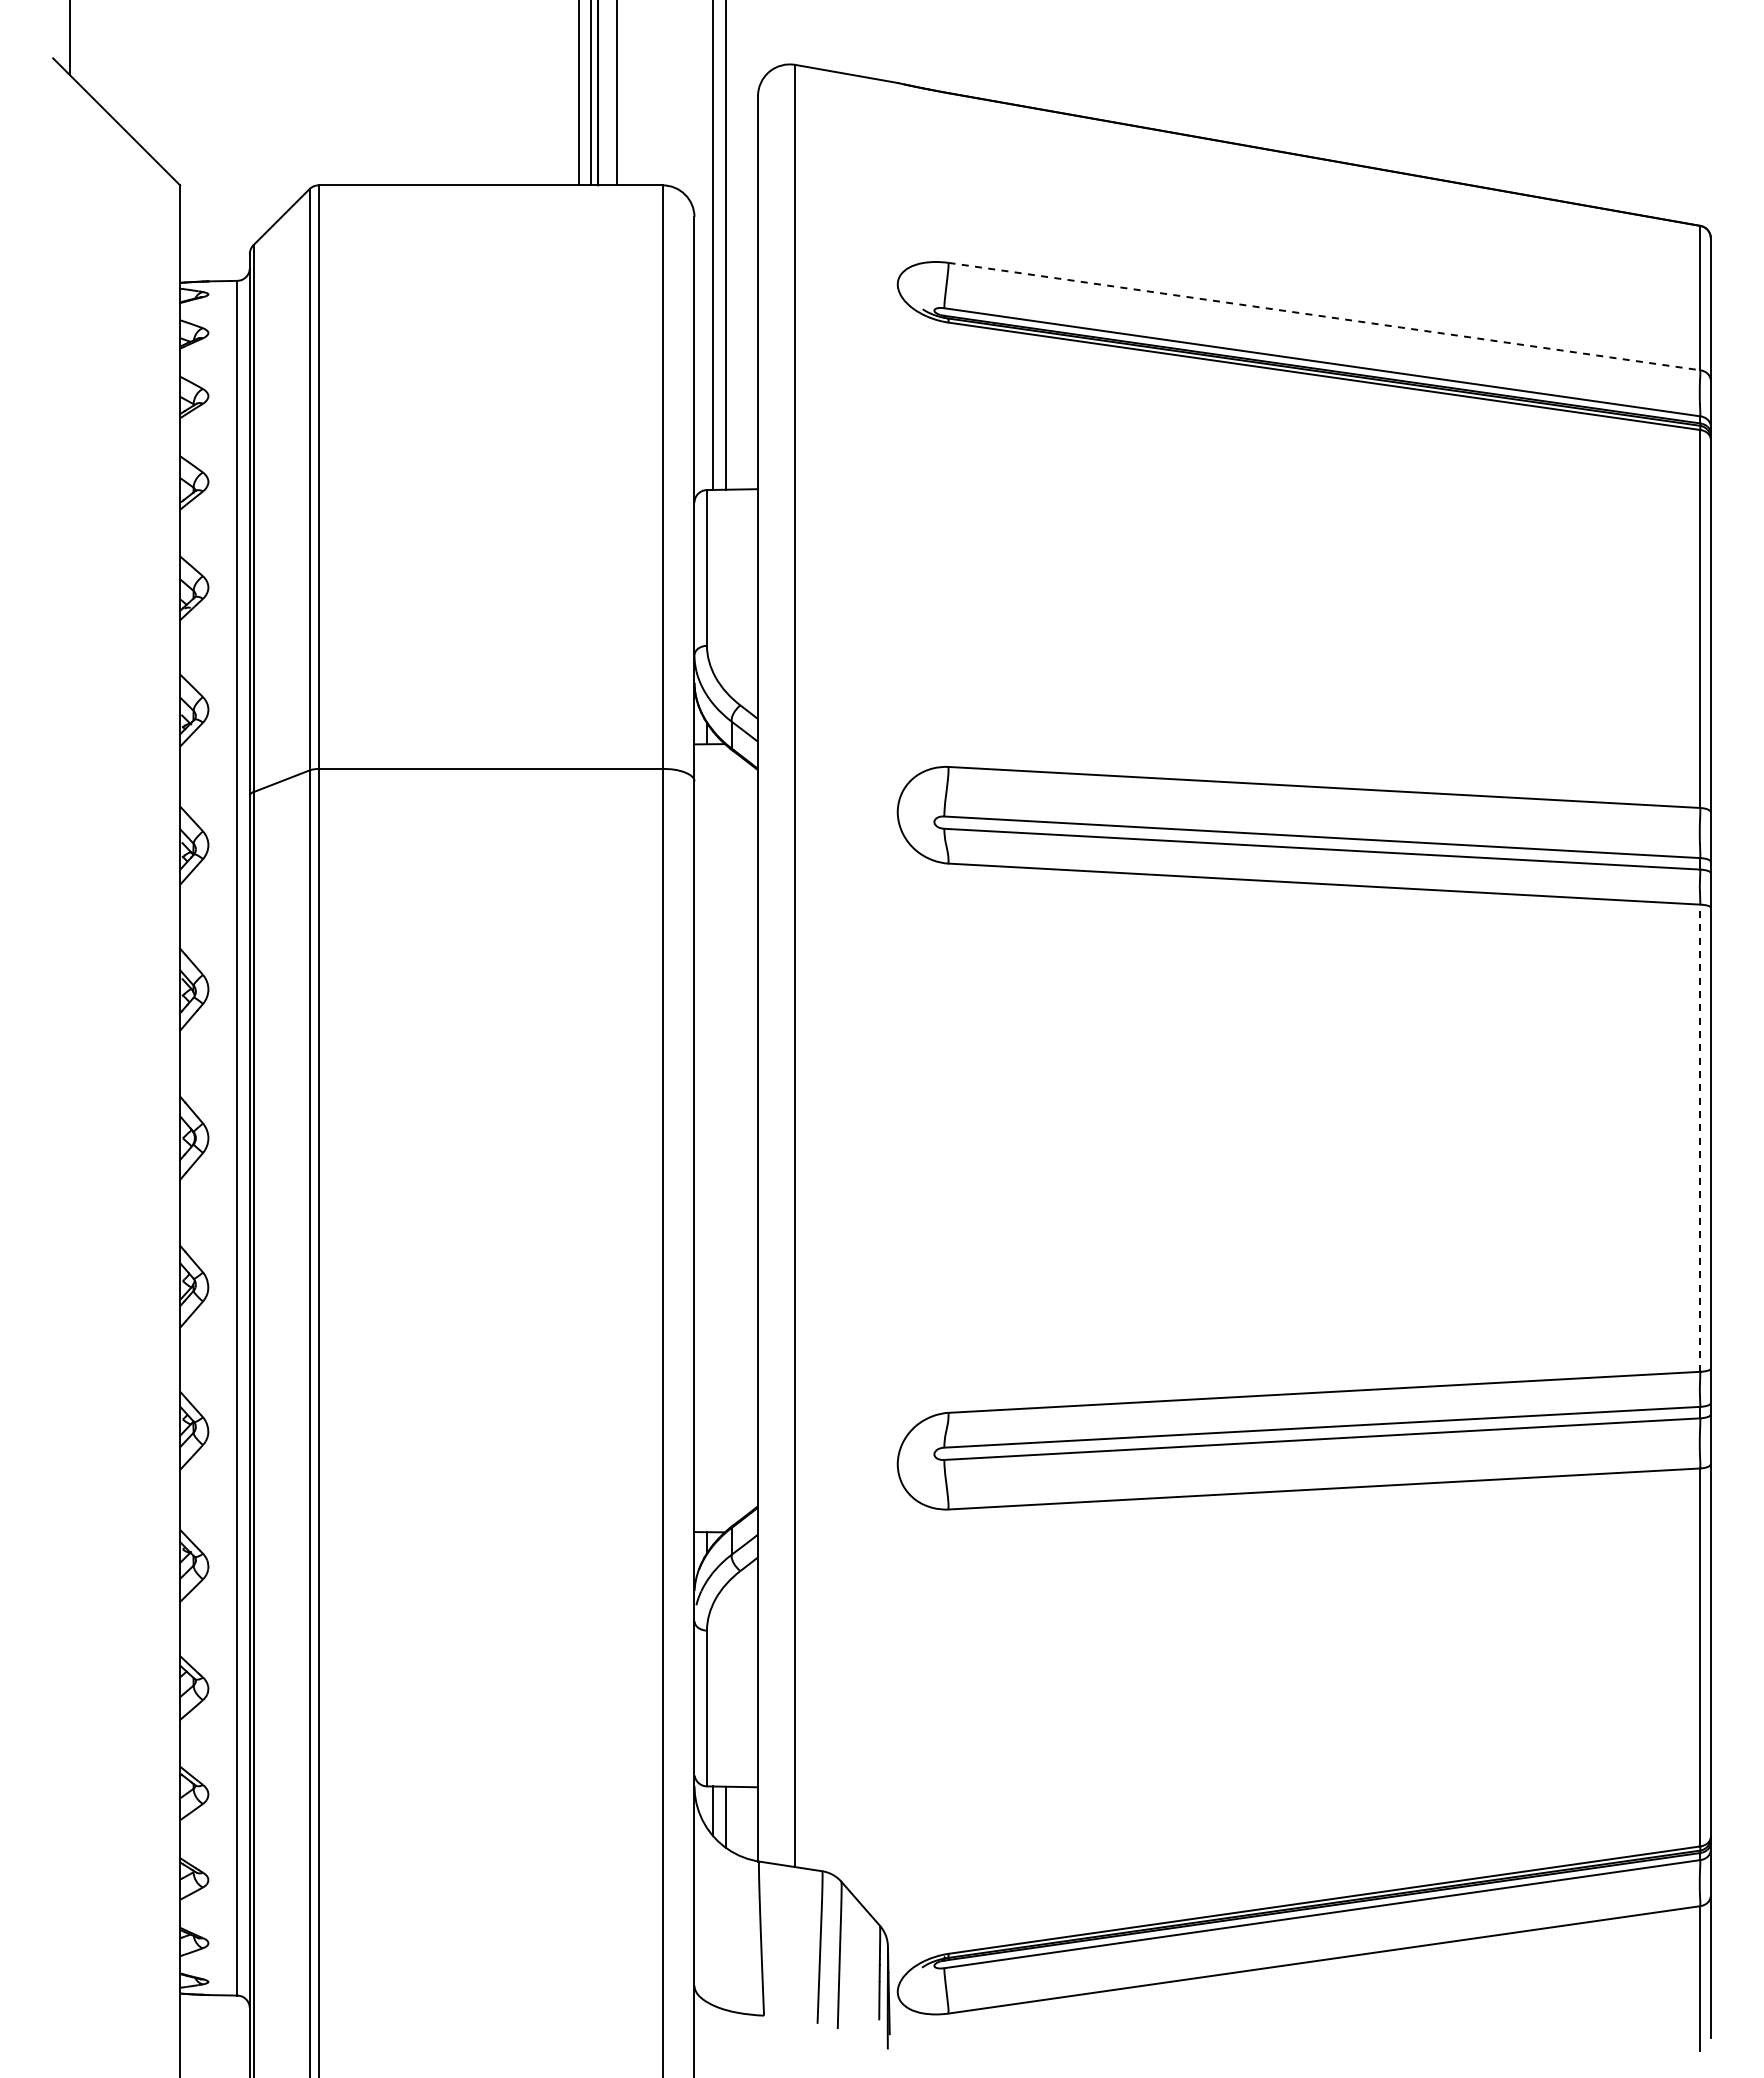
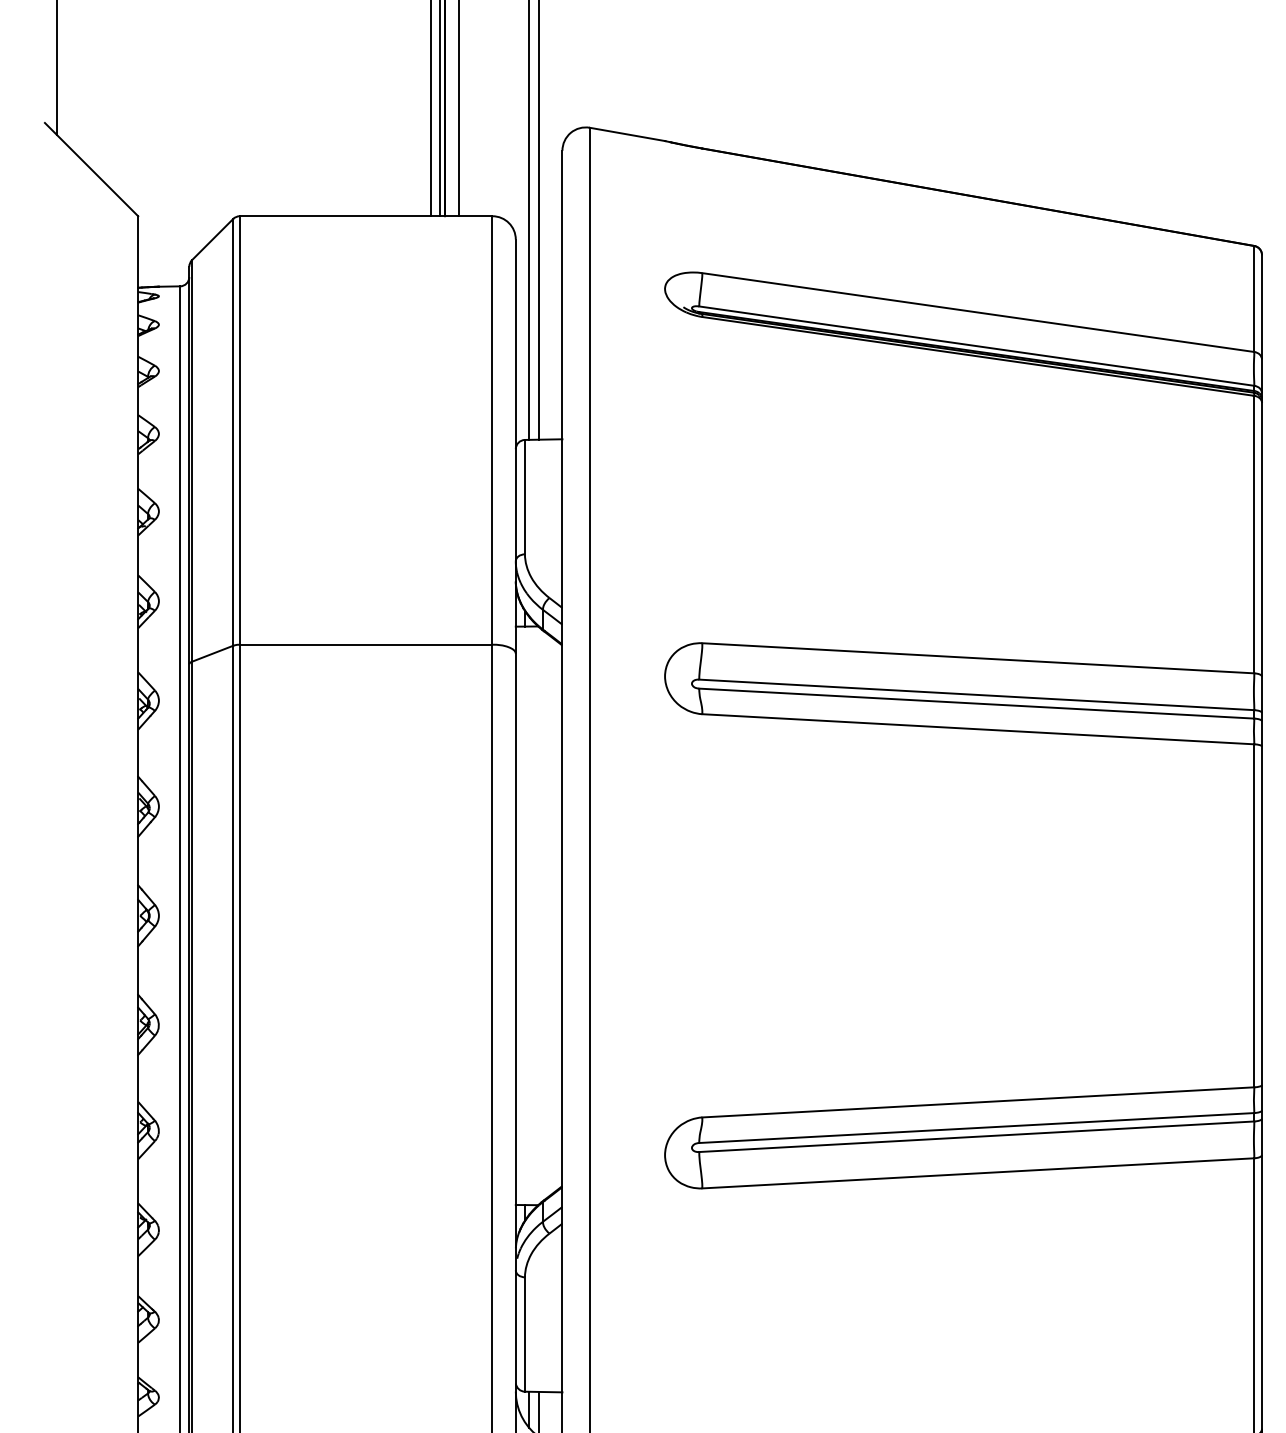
line: (1324, 316) -> (978, 312), dashed -> solid
line: (1700, 1138) -> (1254, 916), dashed -> solid

